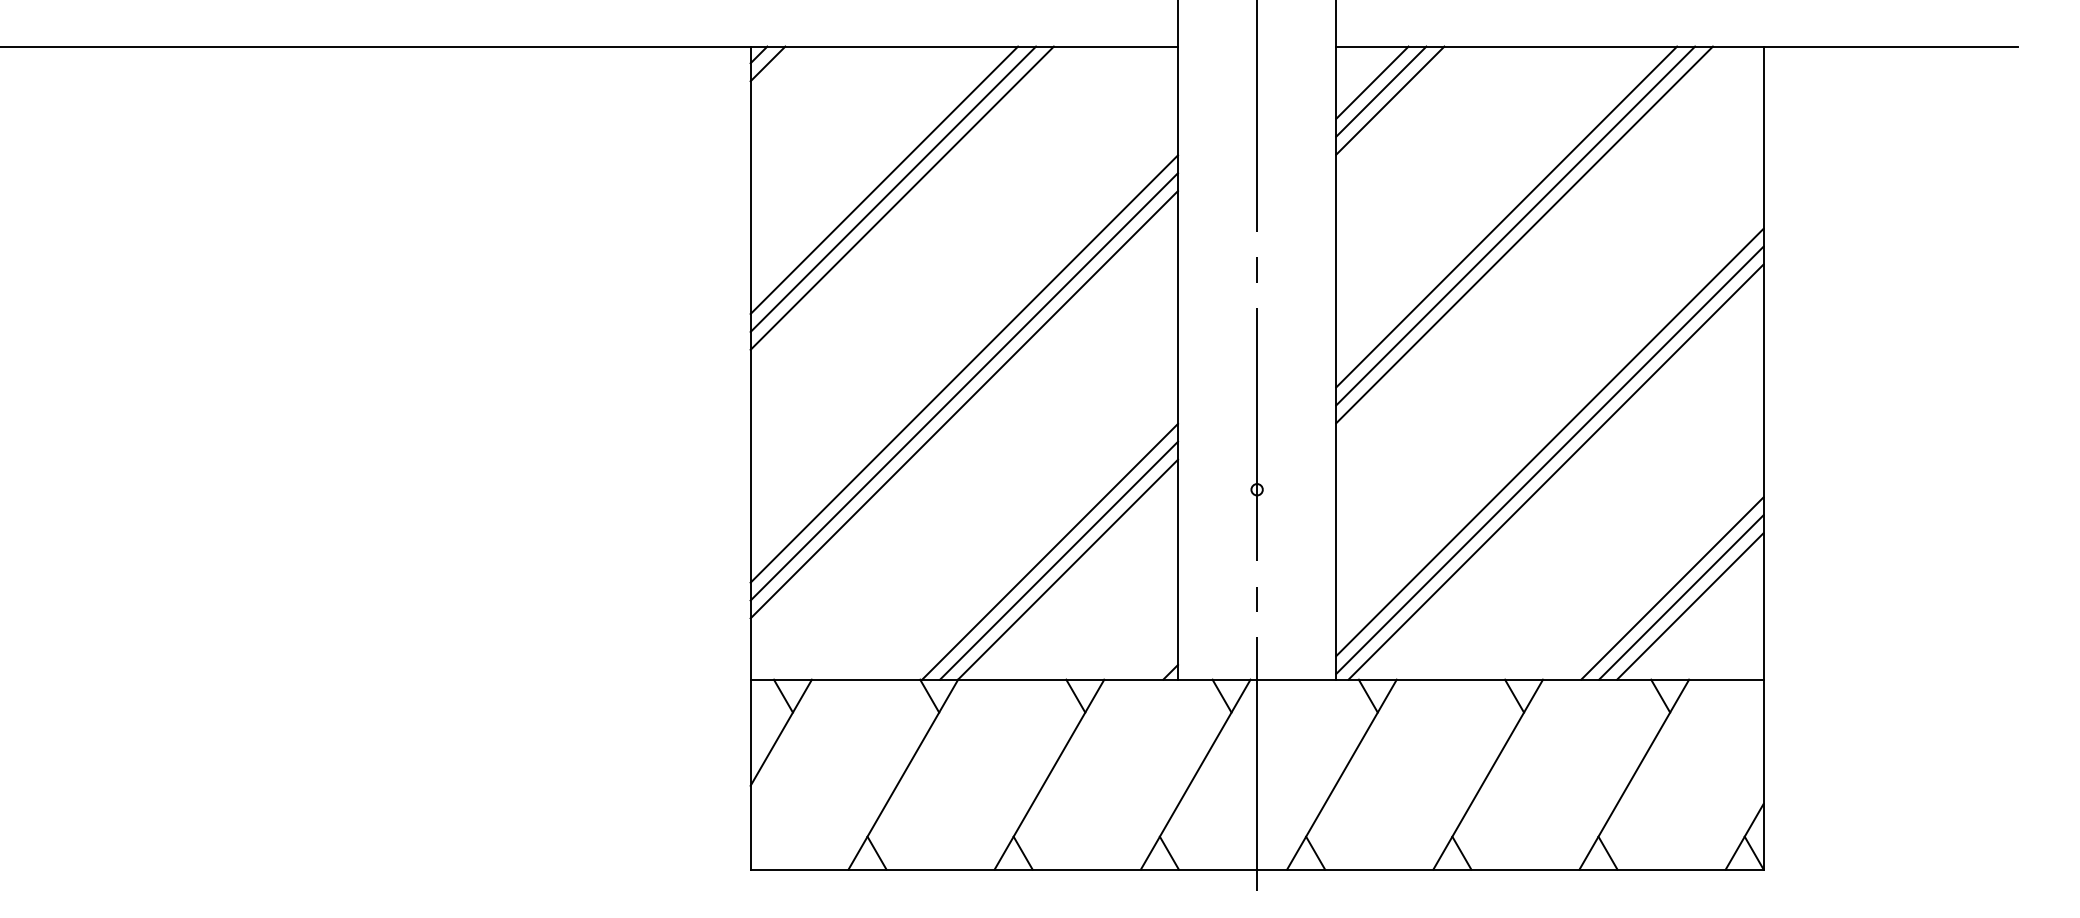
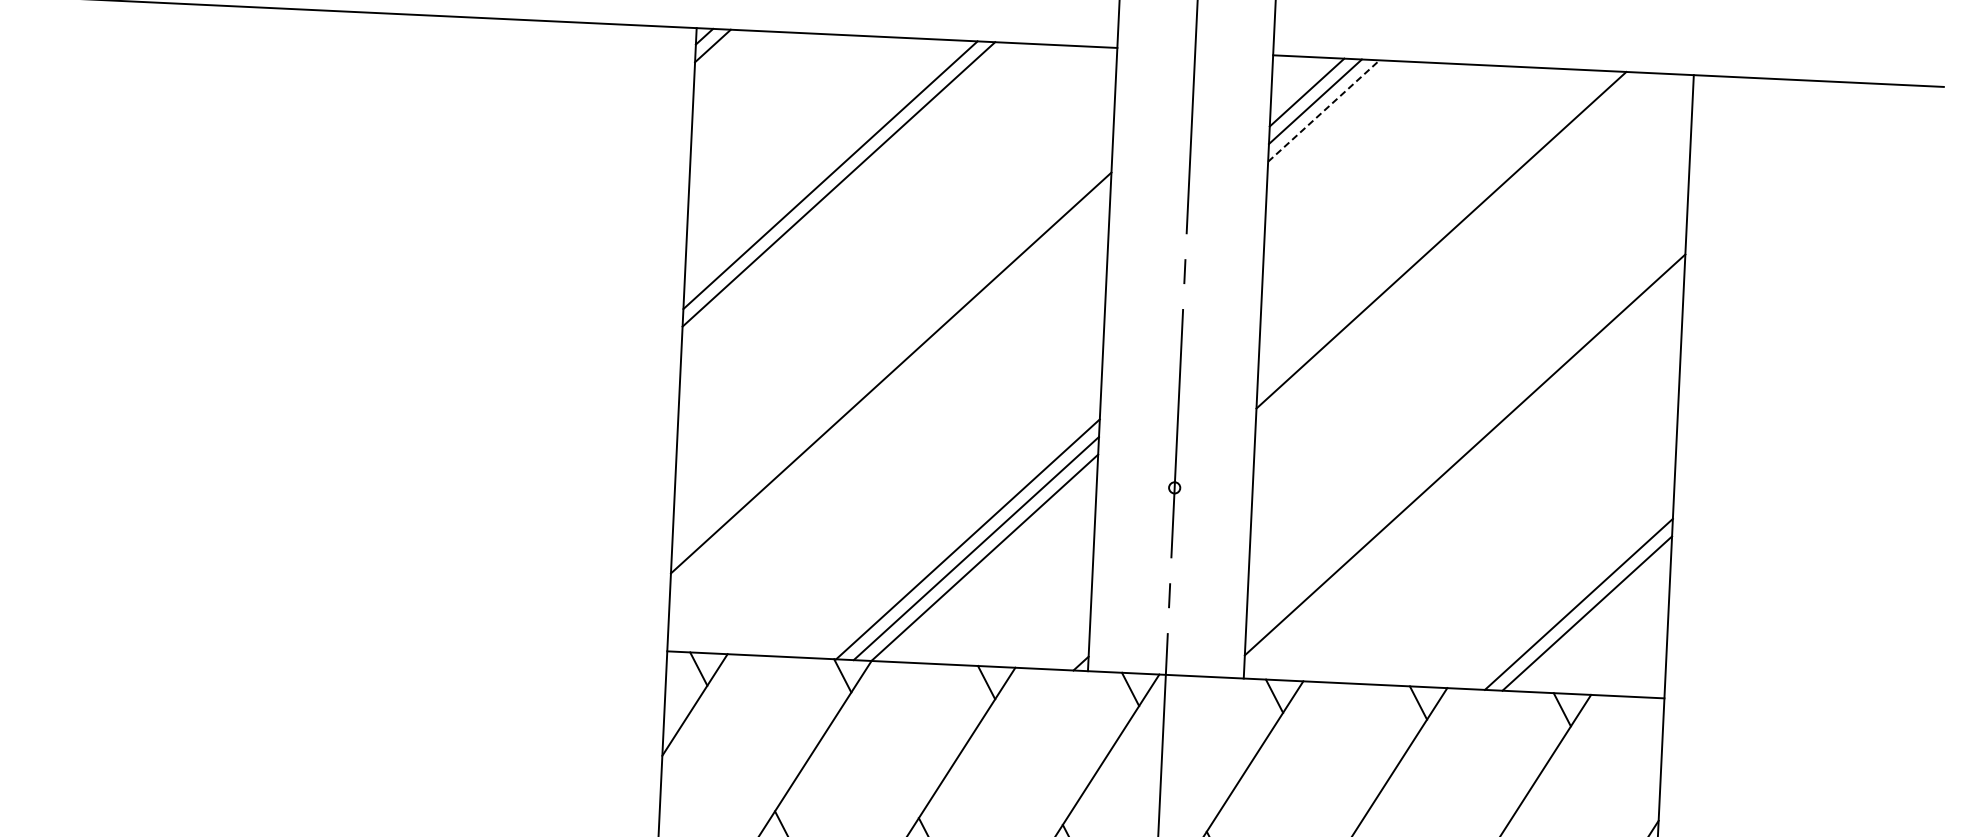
line: (1390, 100) -> (1324, 110), solid -> dashed
line: (884, 180) -> (822, 166), removed
line: (1506, 216) -> (1432, 230), removed
line: (1524, 234) -> (1449, 249), removed
line: (963, 368) -> (891, 354), removed
line: (963, 404) -> (889, 390), removed
line: (1549, 459) -> (1463, 471), removed
line: (1555, 471) -> (1469, 483), removed
line: (1690, 606) -> (1595, 622), removed

